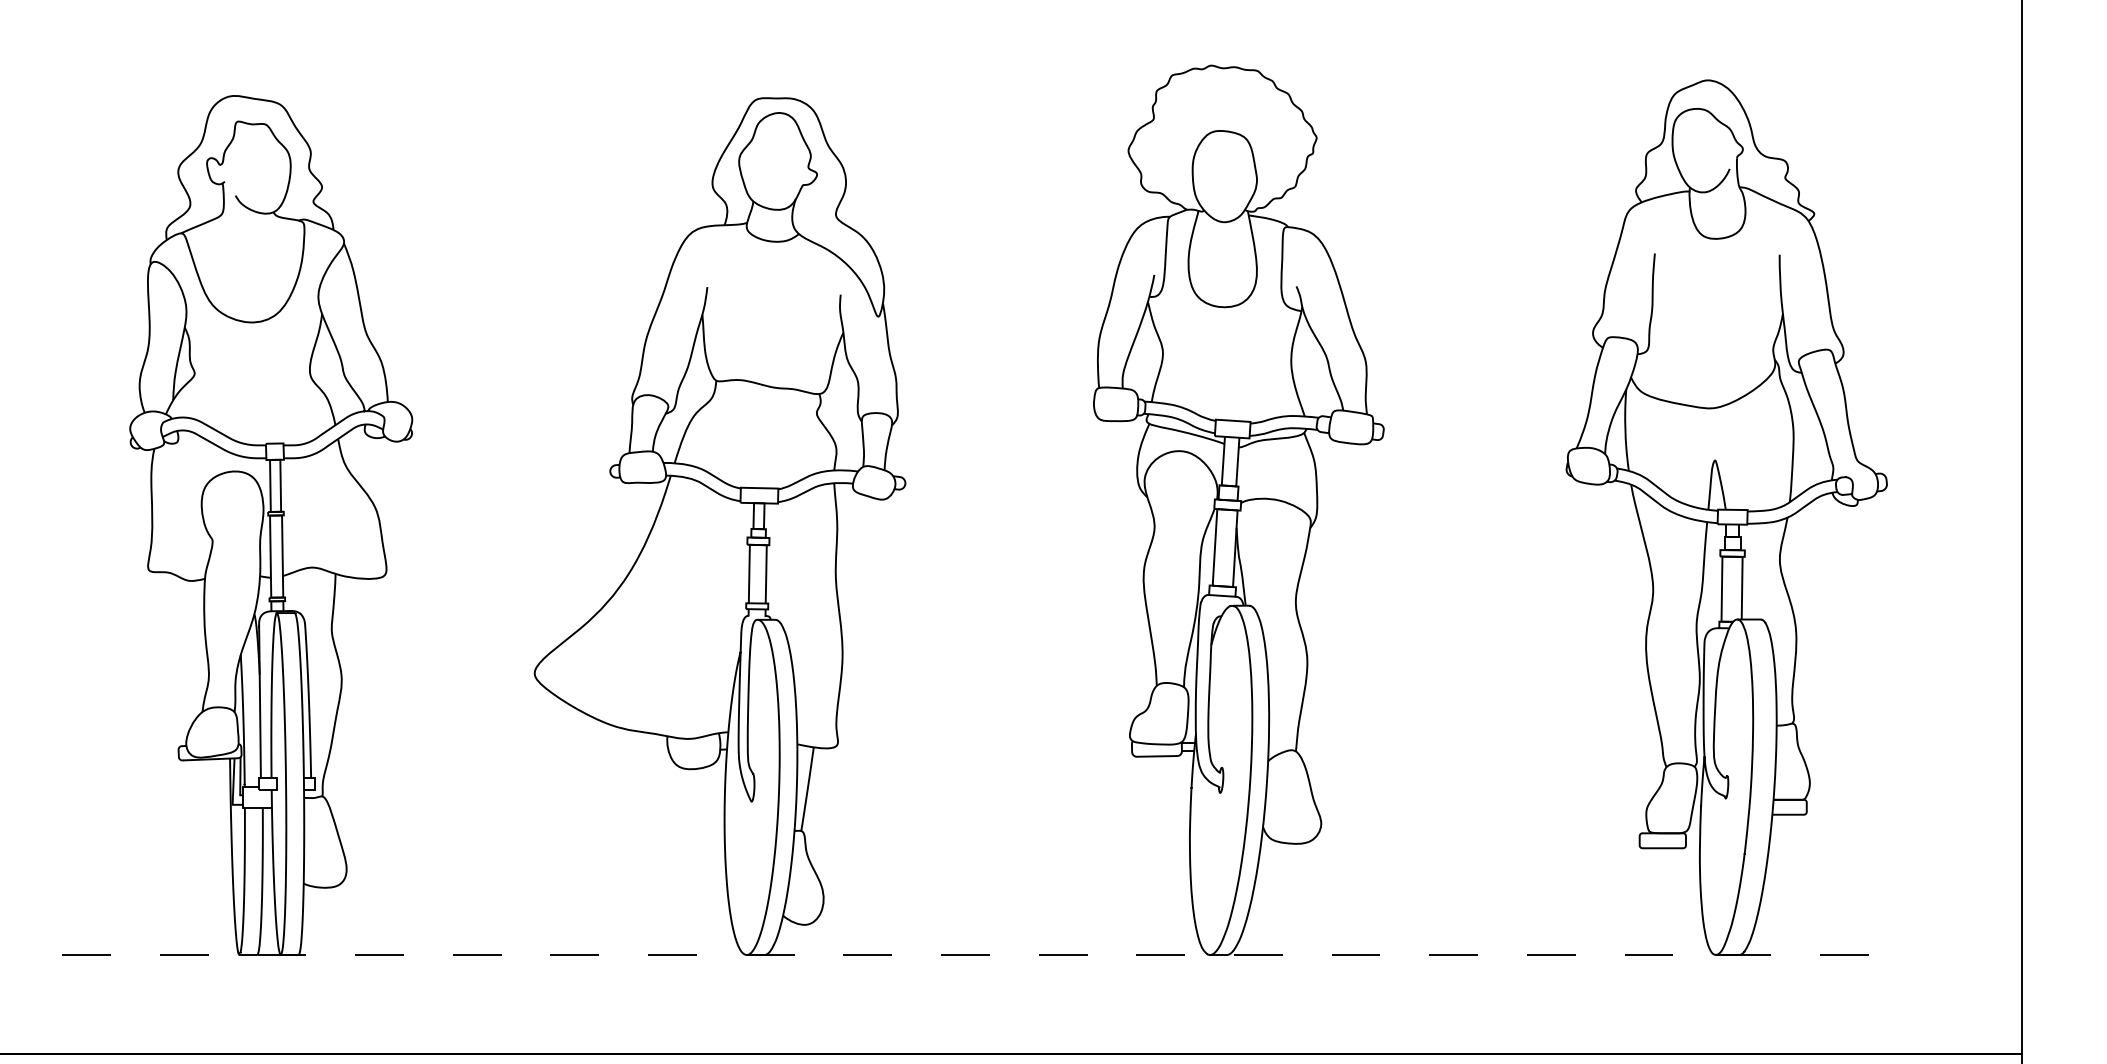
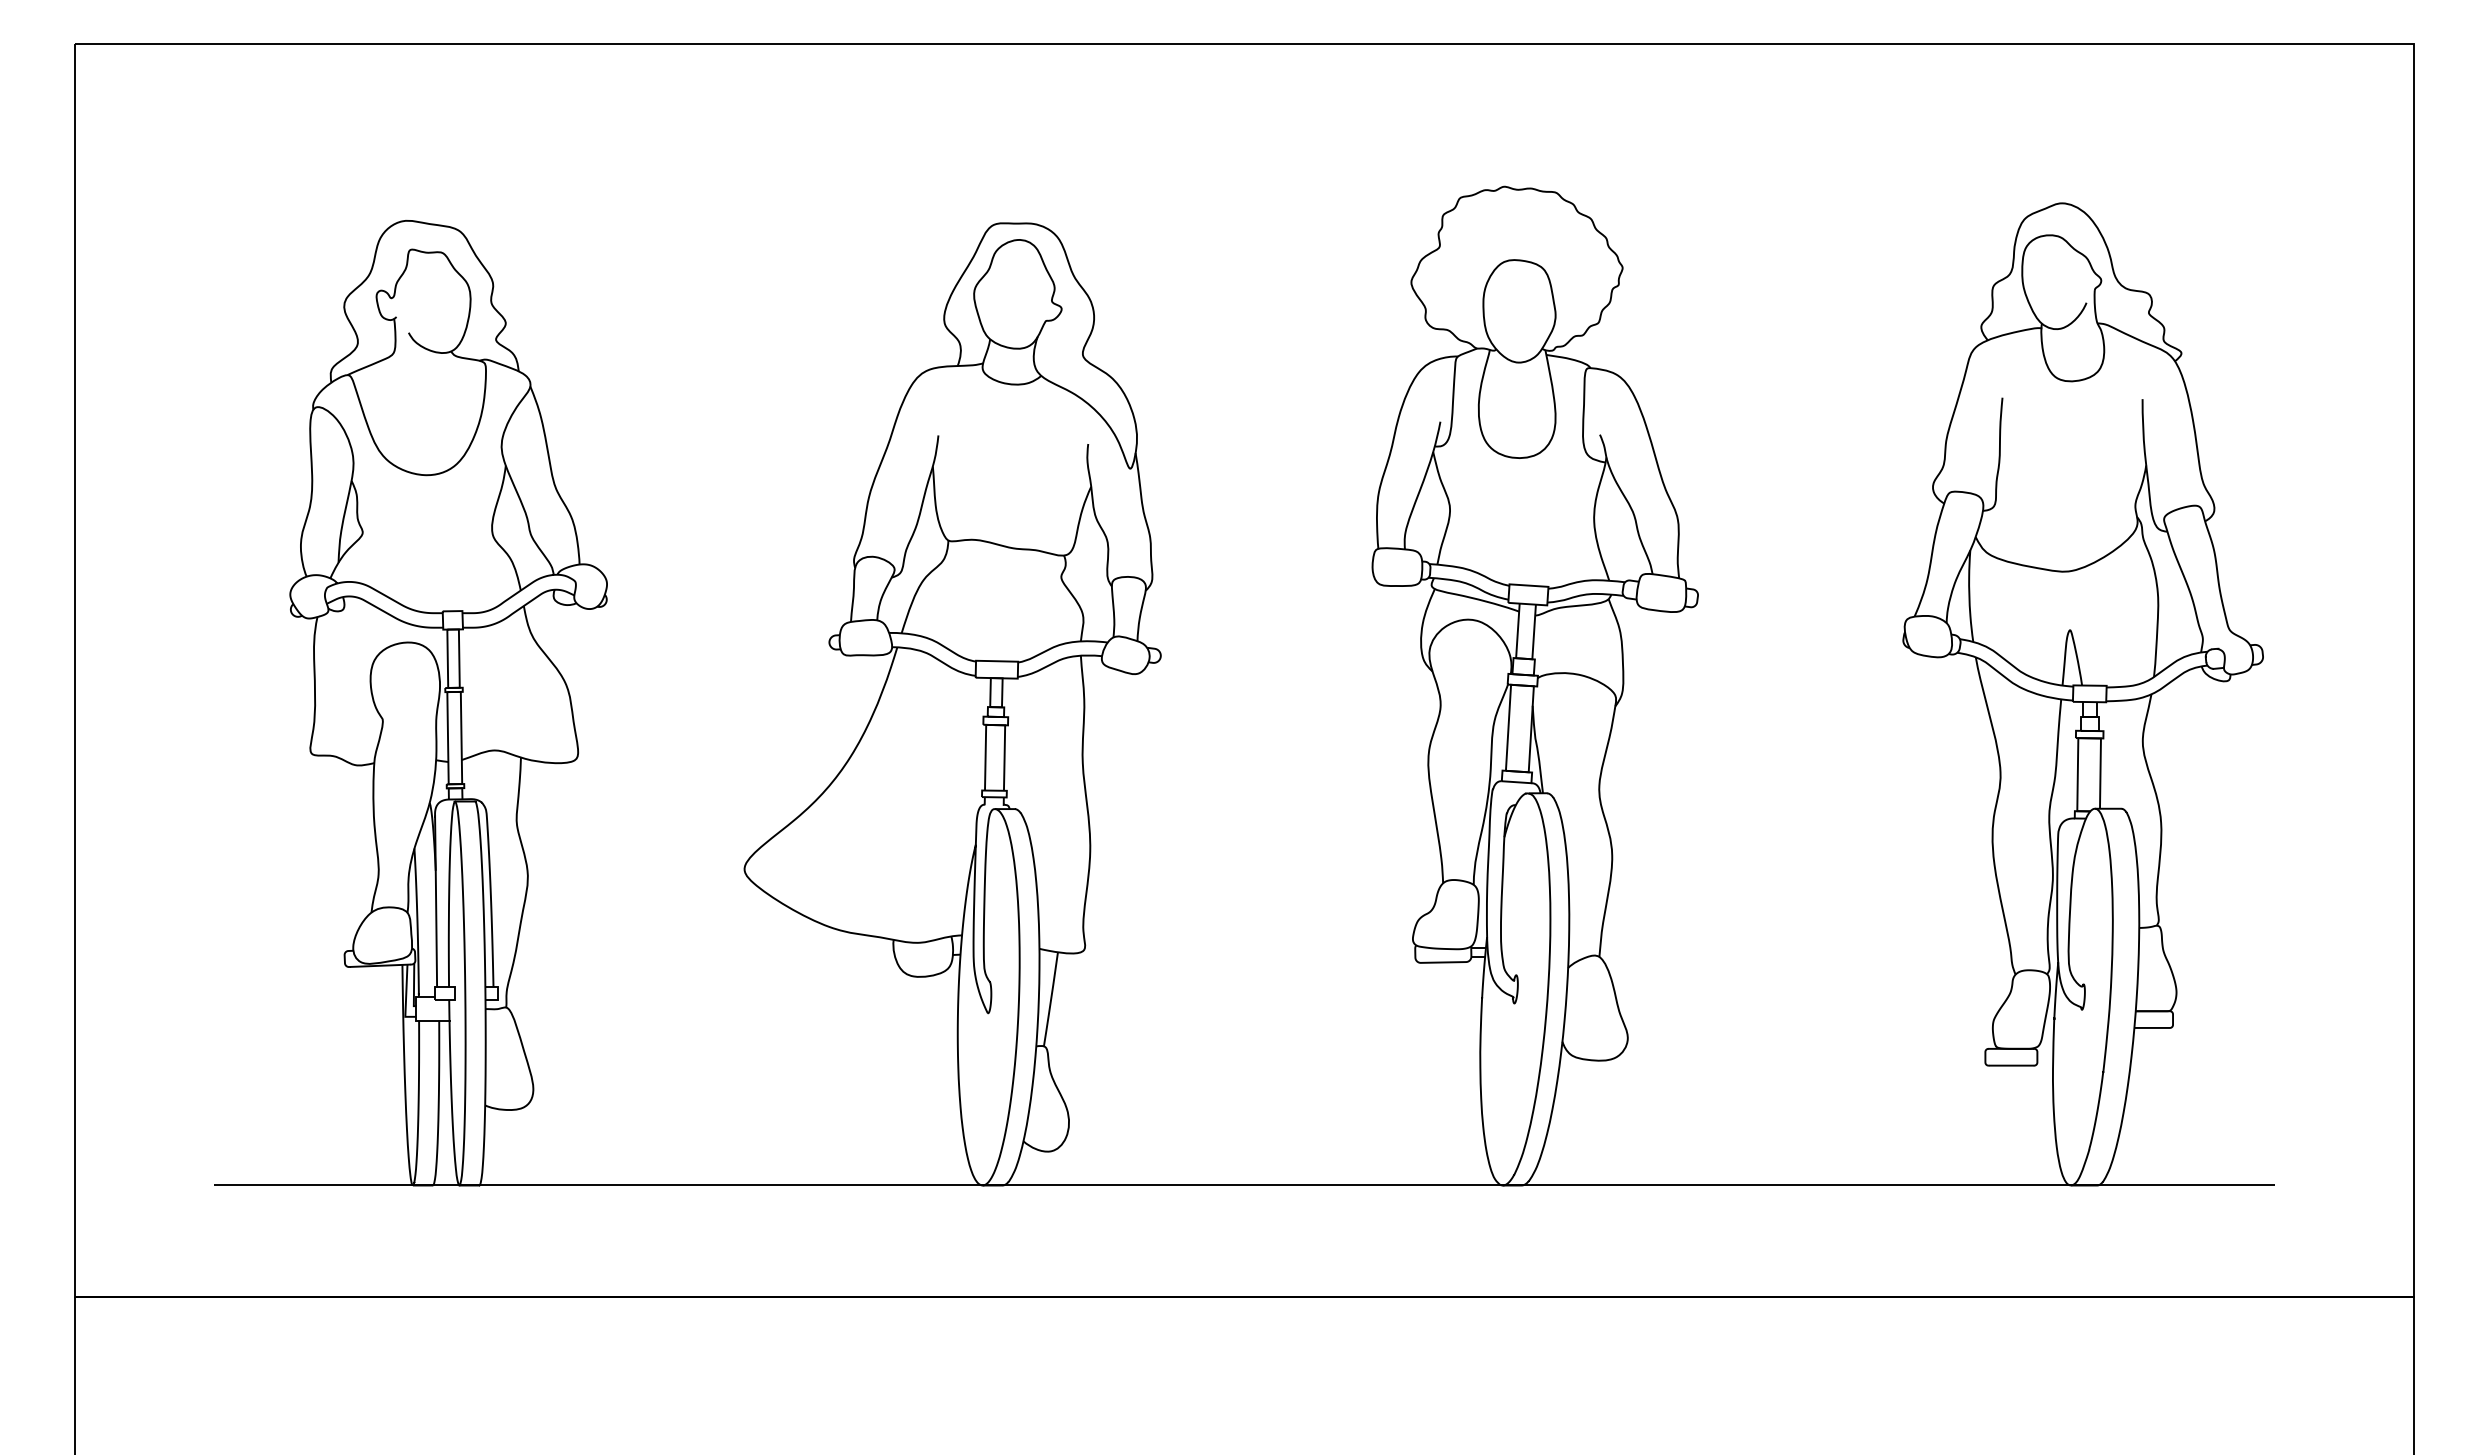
line: (979, 955) -> (1244, 1185), dashed -> solid

